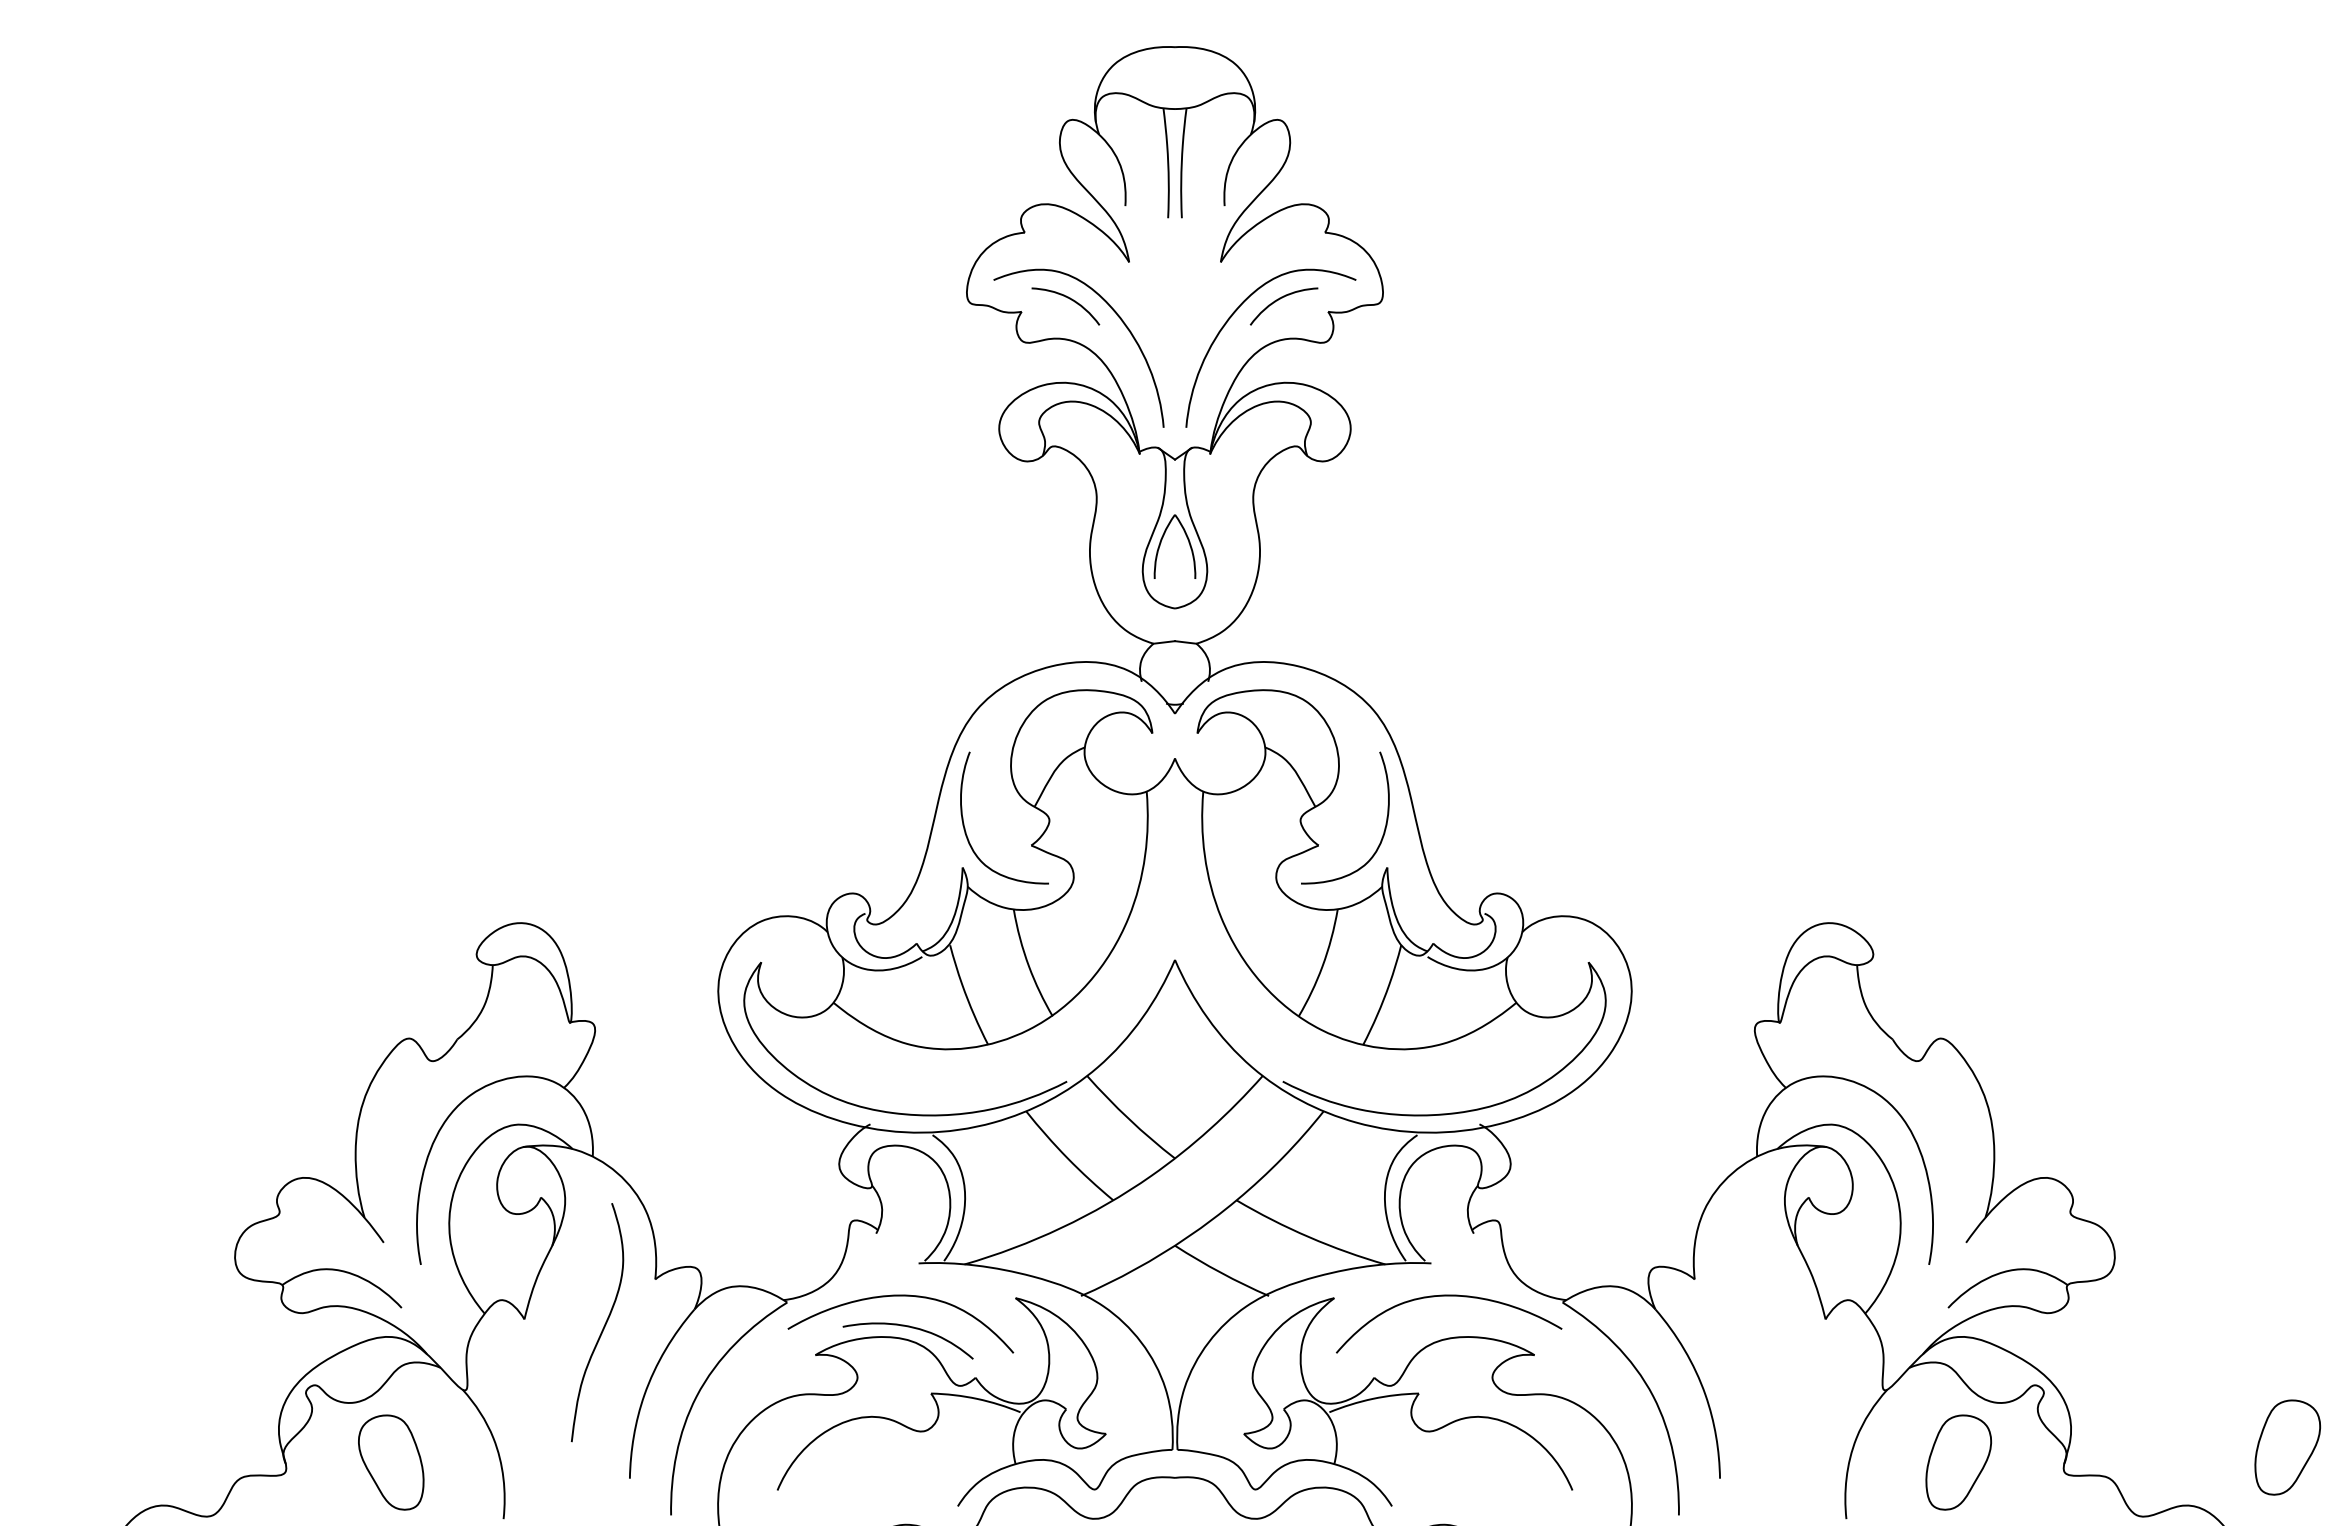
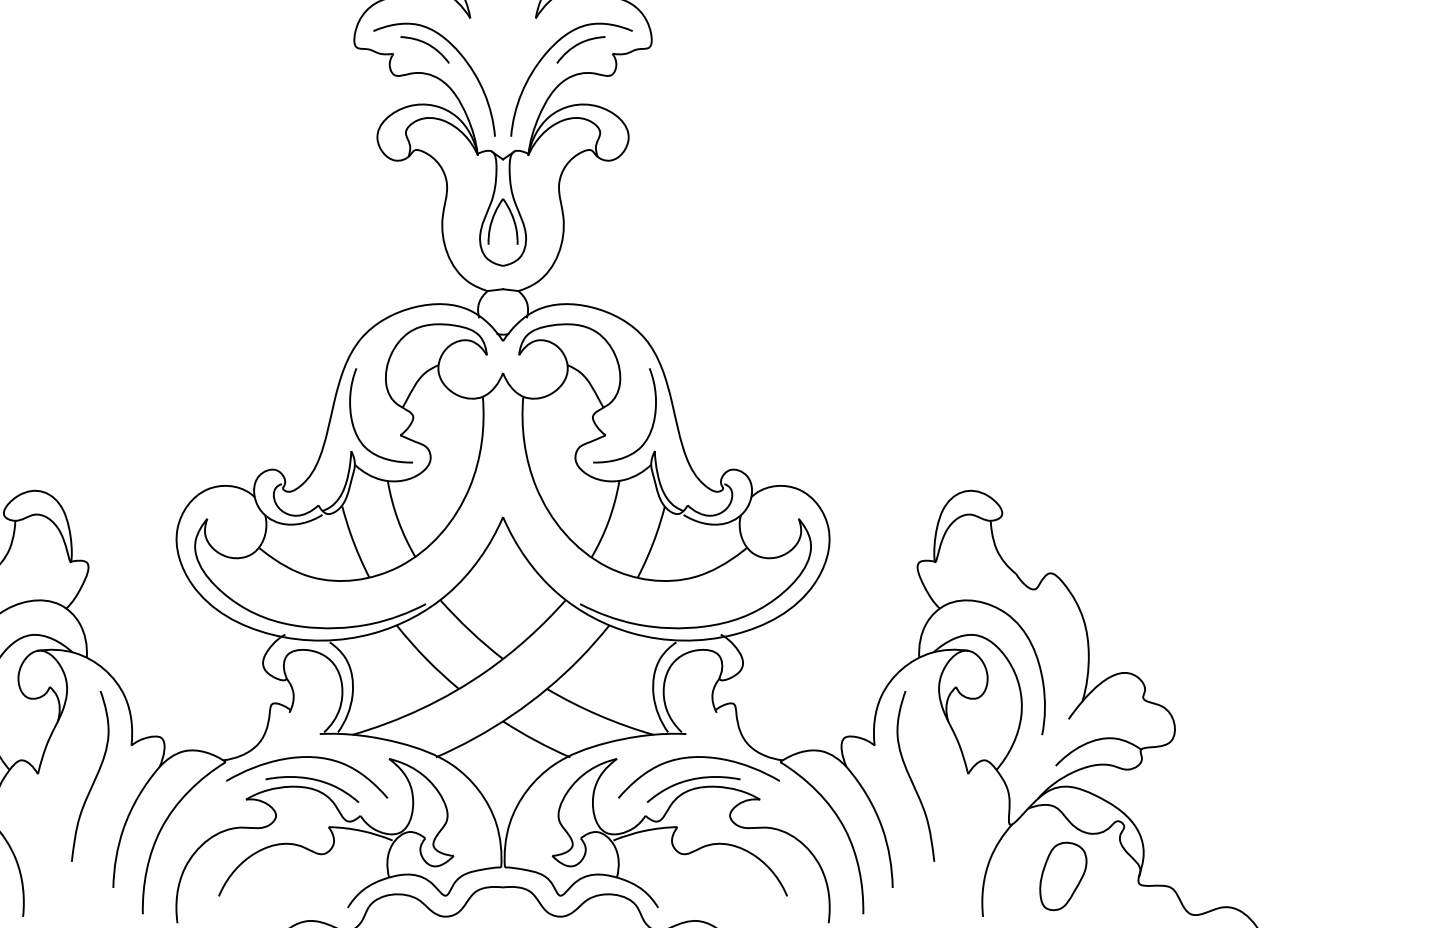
curve: (1746, 1326) -> (911, 779), added
curve: (1438, 1328) -> (691, 780), added
part: (2287, 1447) -> (1298, 865), removed

